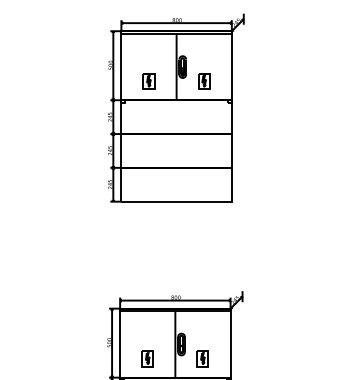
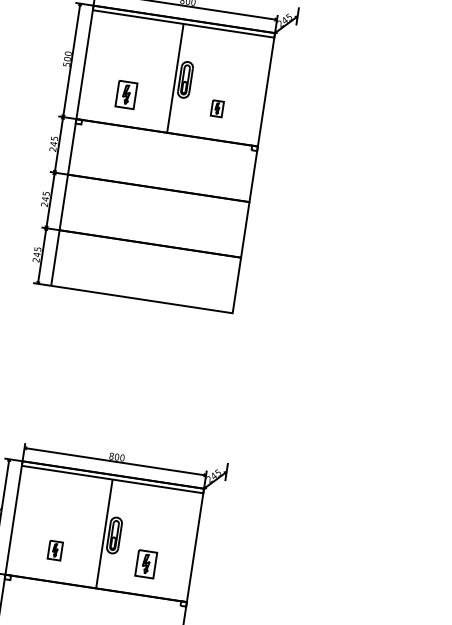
part: (204, 81) -> (217, 108), size x0.6
part: (147, 358) -> (55, 550), size x0.7

